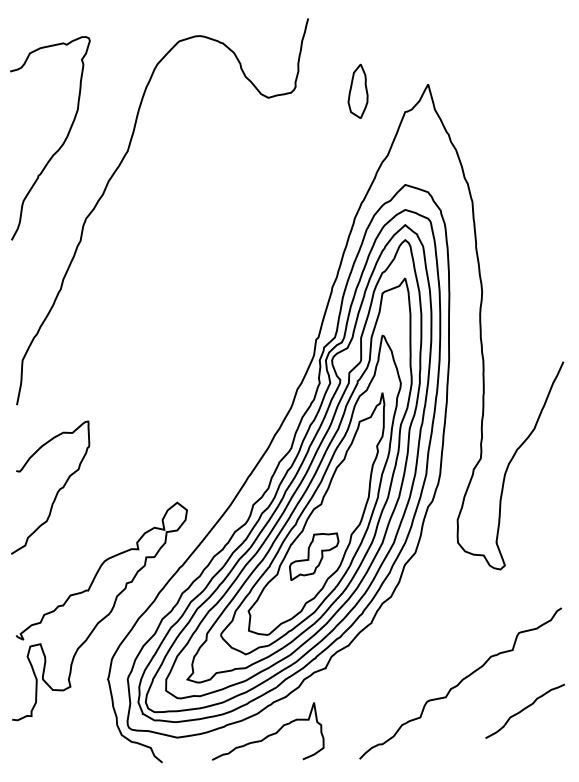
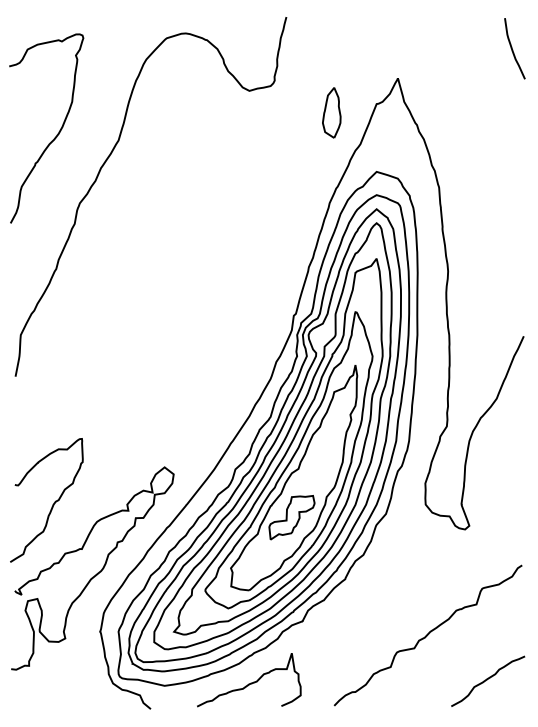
curve: (551, 52) -> (512, 48), added
part: (357, 90) -> (331, 112), moved
curve: (56, 492) -> (52, 504), moved
curve: (525, 709) -> (488, 679), moved

